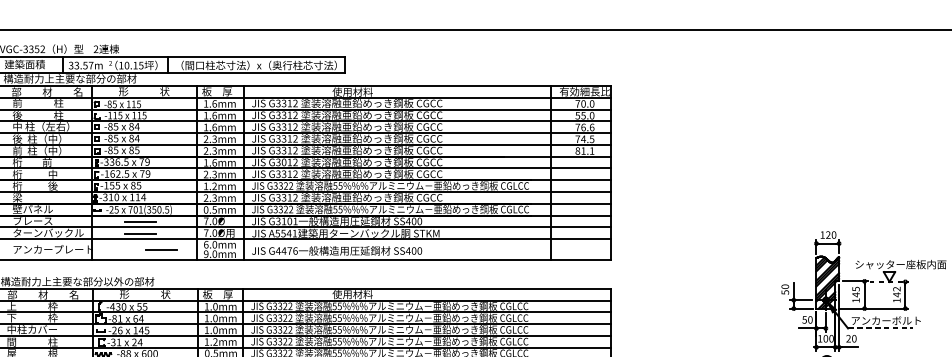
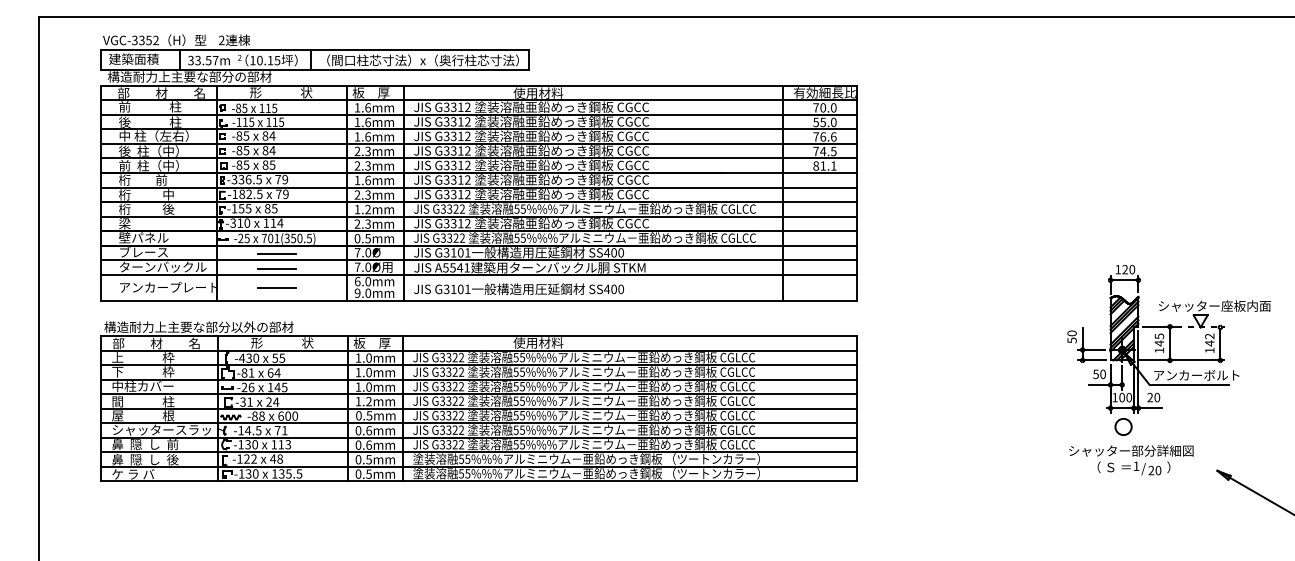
text: (283, 161) -> (453, 179), G3012 -> G3312
text: (112, 173) -> (242, 193), -162.5 -> -182.5
line: (161, 249) -> (276, 287), moved
text: (286, 251) -> (456, 289), G4476 -> G3101
line: (880, 328) -> (1189, 384), dashed -> solid

